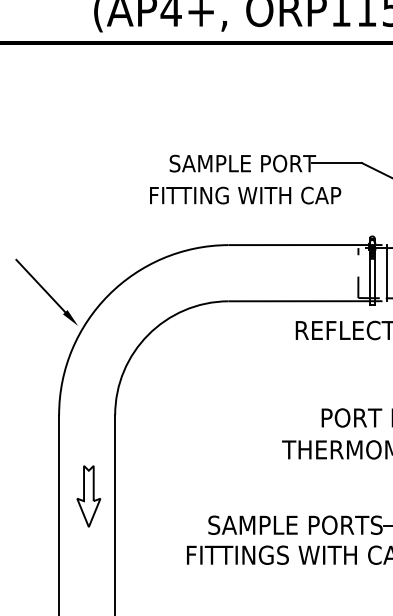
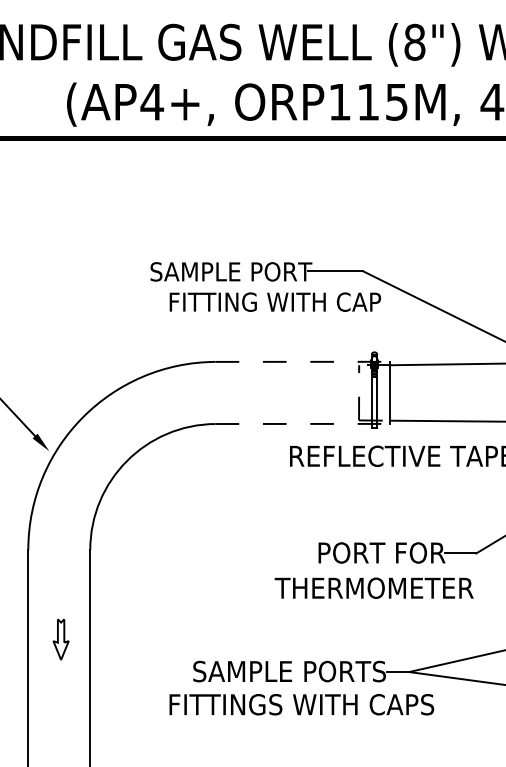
text: (245, 194) -> (275, 301), moved
line: (306, 244) -> (301, 361), solid -> dashed
line: (306, 300) -> (301, 423), solid -> dashed
part: (88, 496) -> (60, 639), size x0.6

